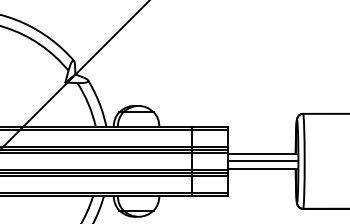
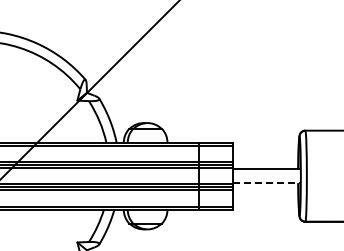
line: (262, 161) -> (266, 176), removed
line: (262, 168) -> (266, 183), solid -> dashed

